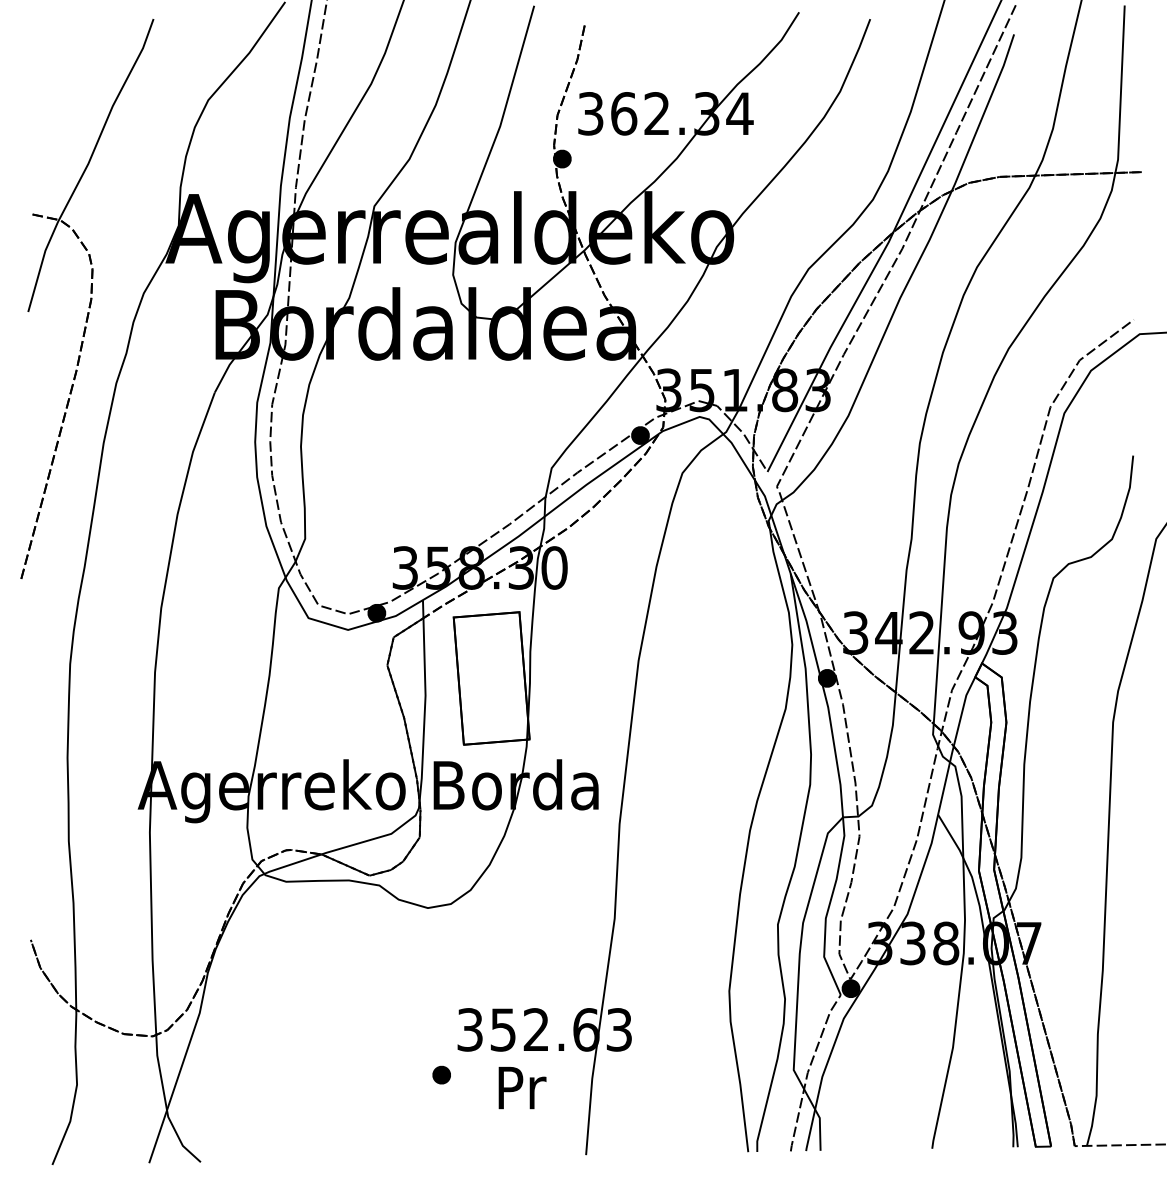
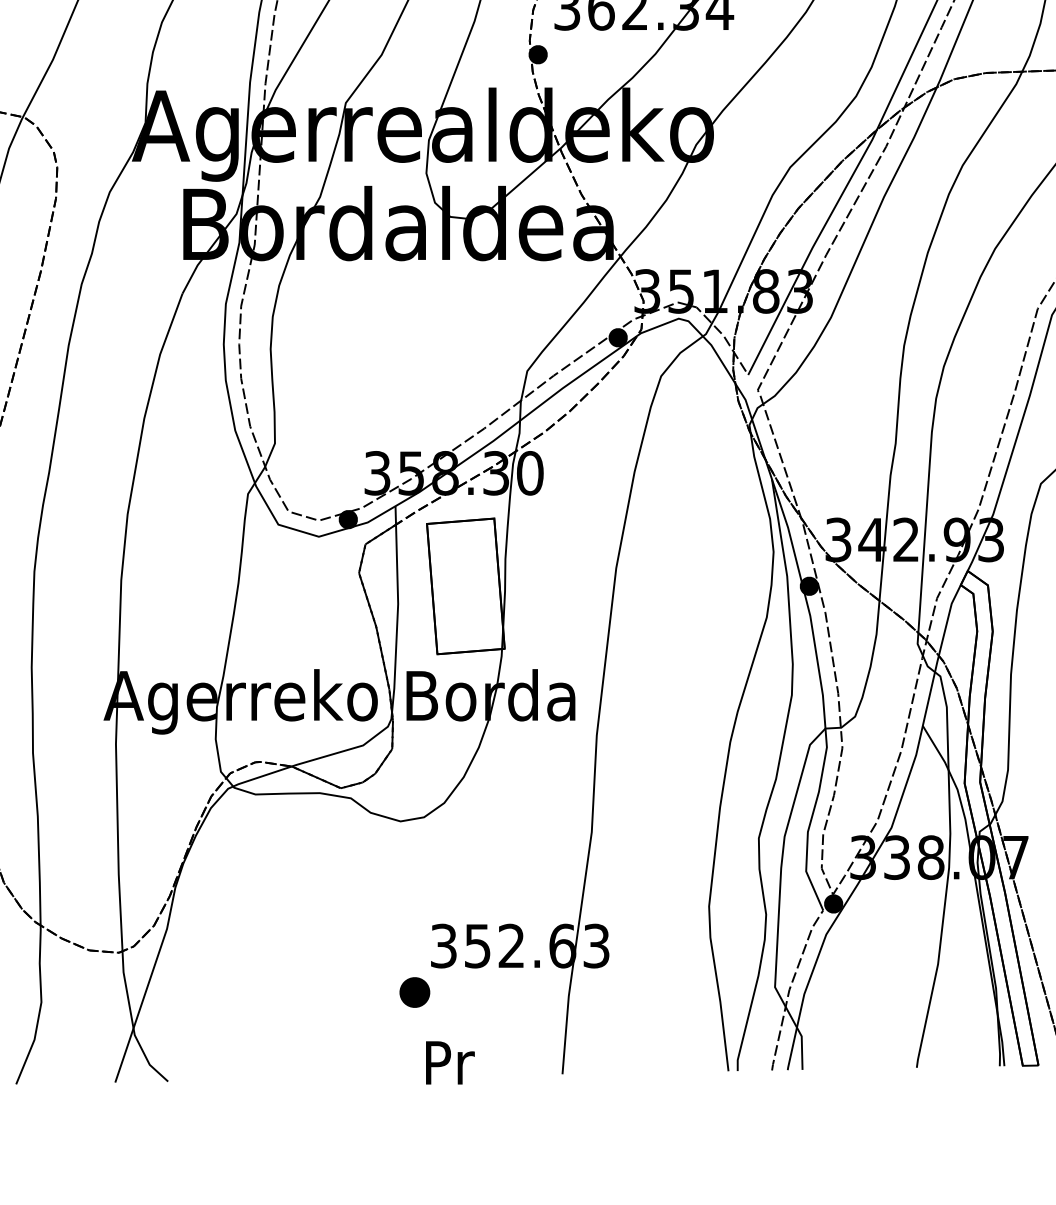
part: (441, 1074) -> (414, 991), size x1.6
text: (522, 1088) -> (450, 1063), moved

